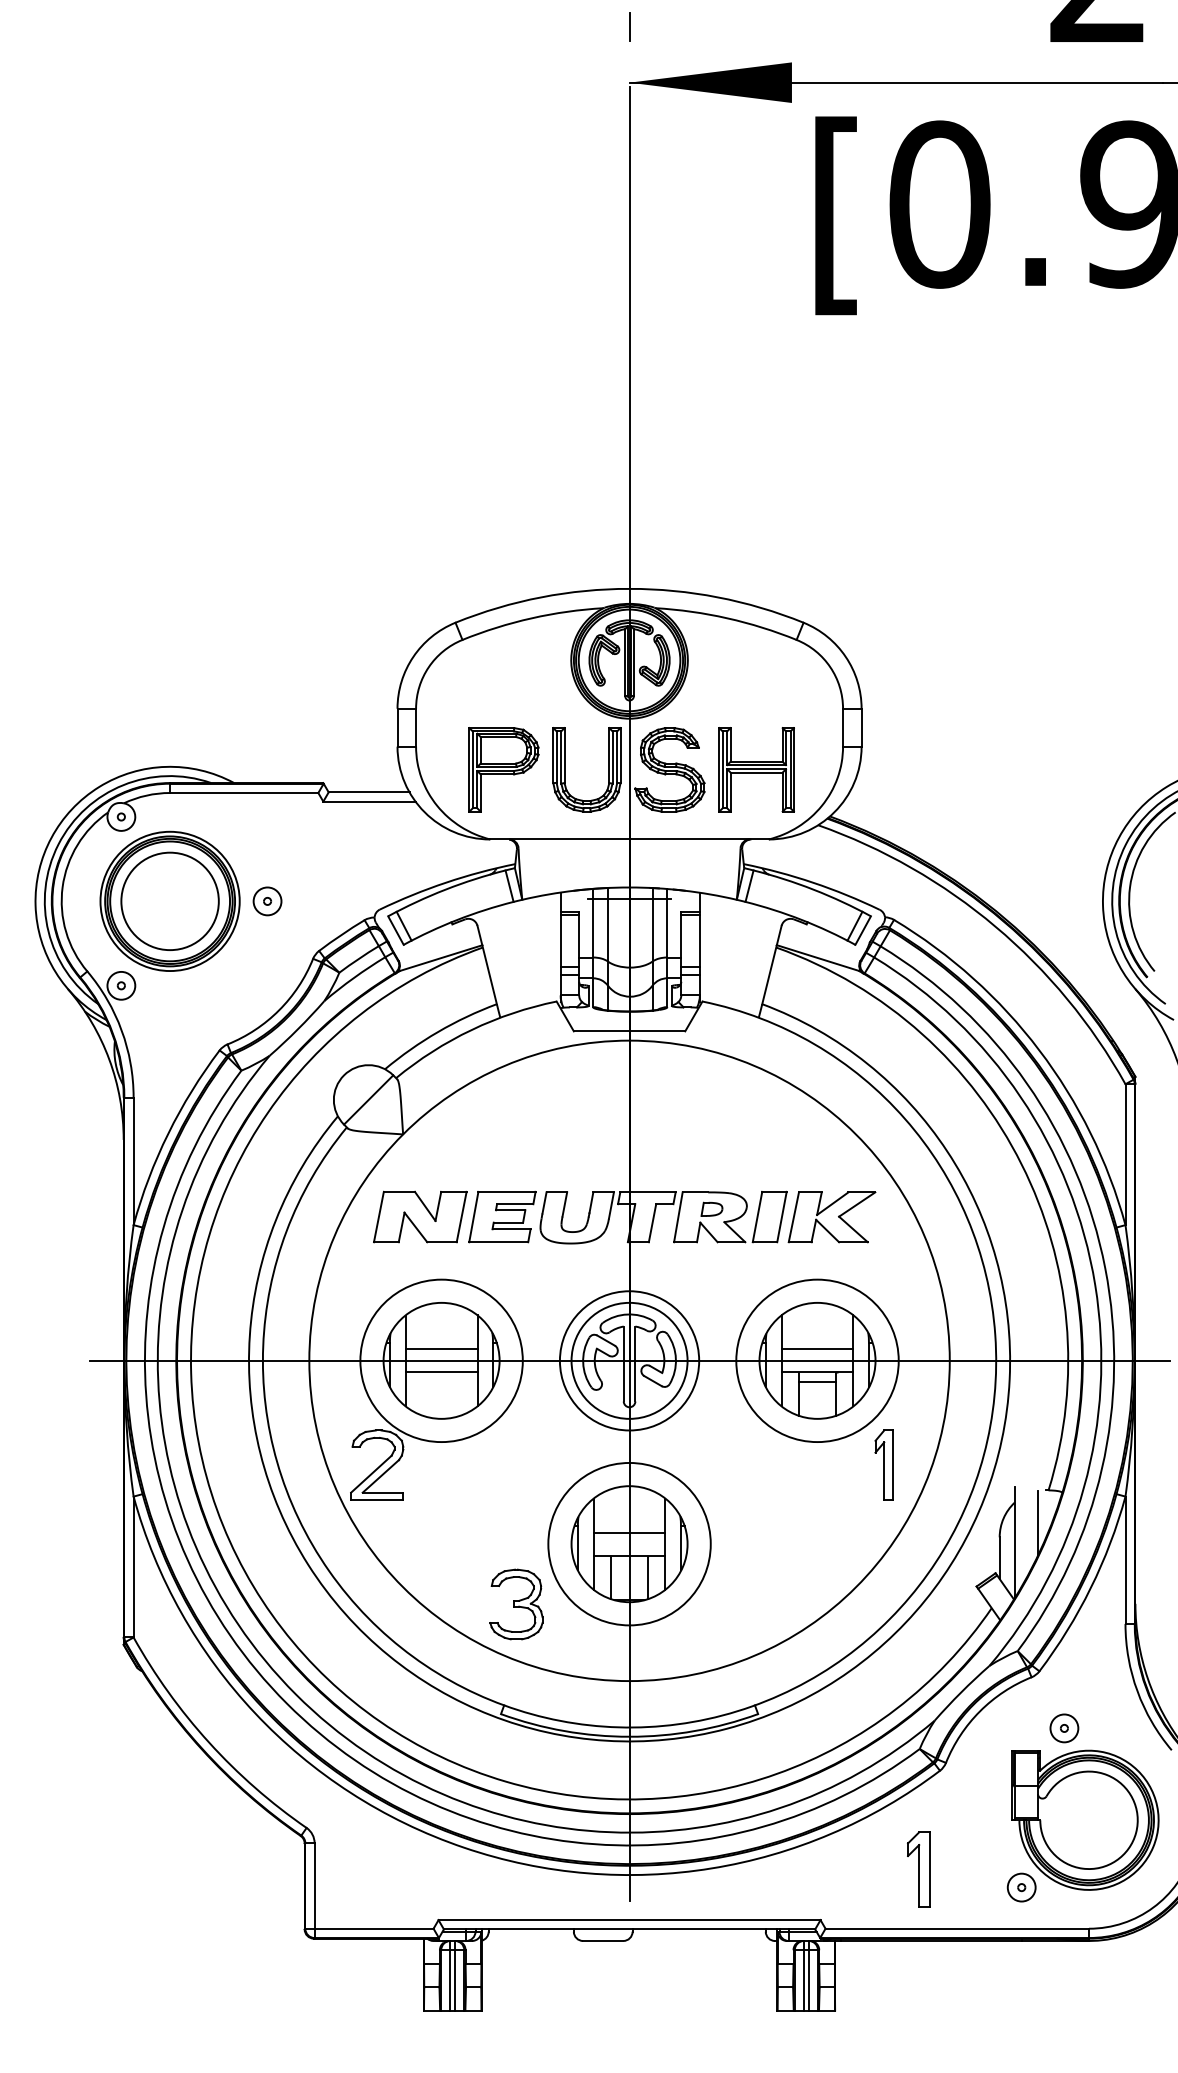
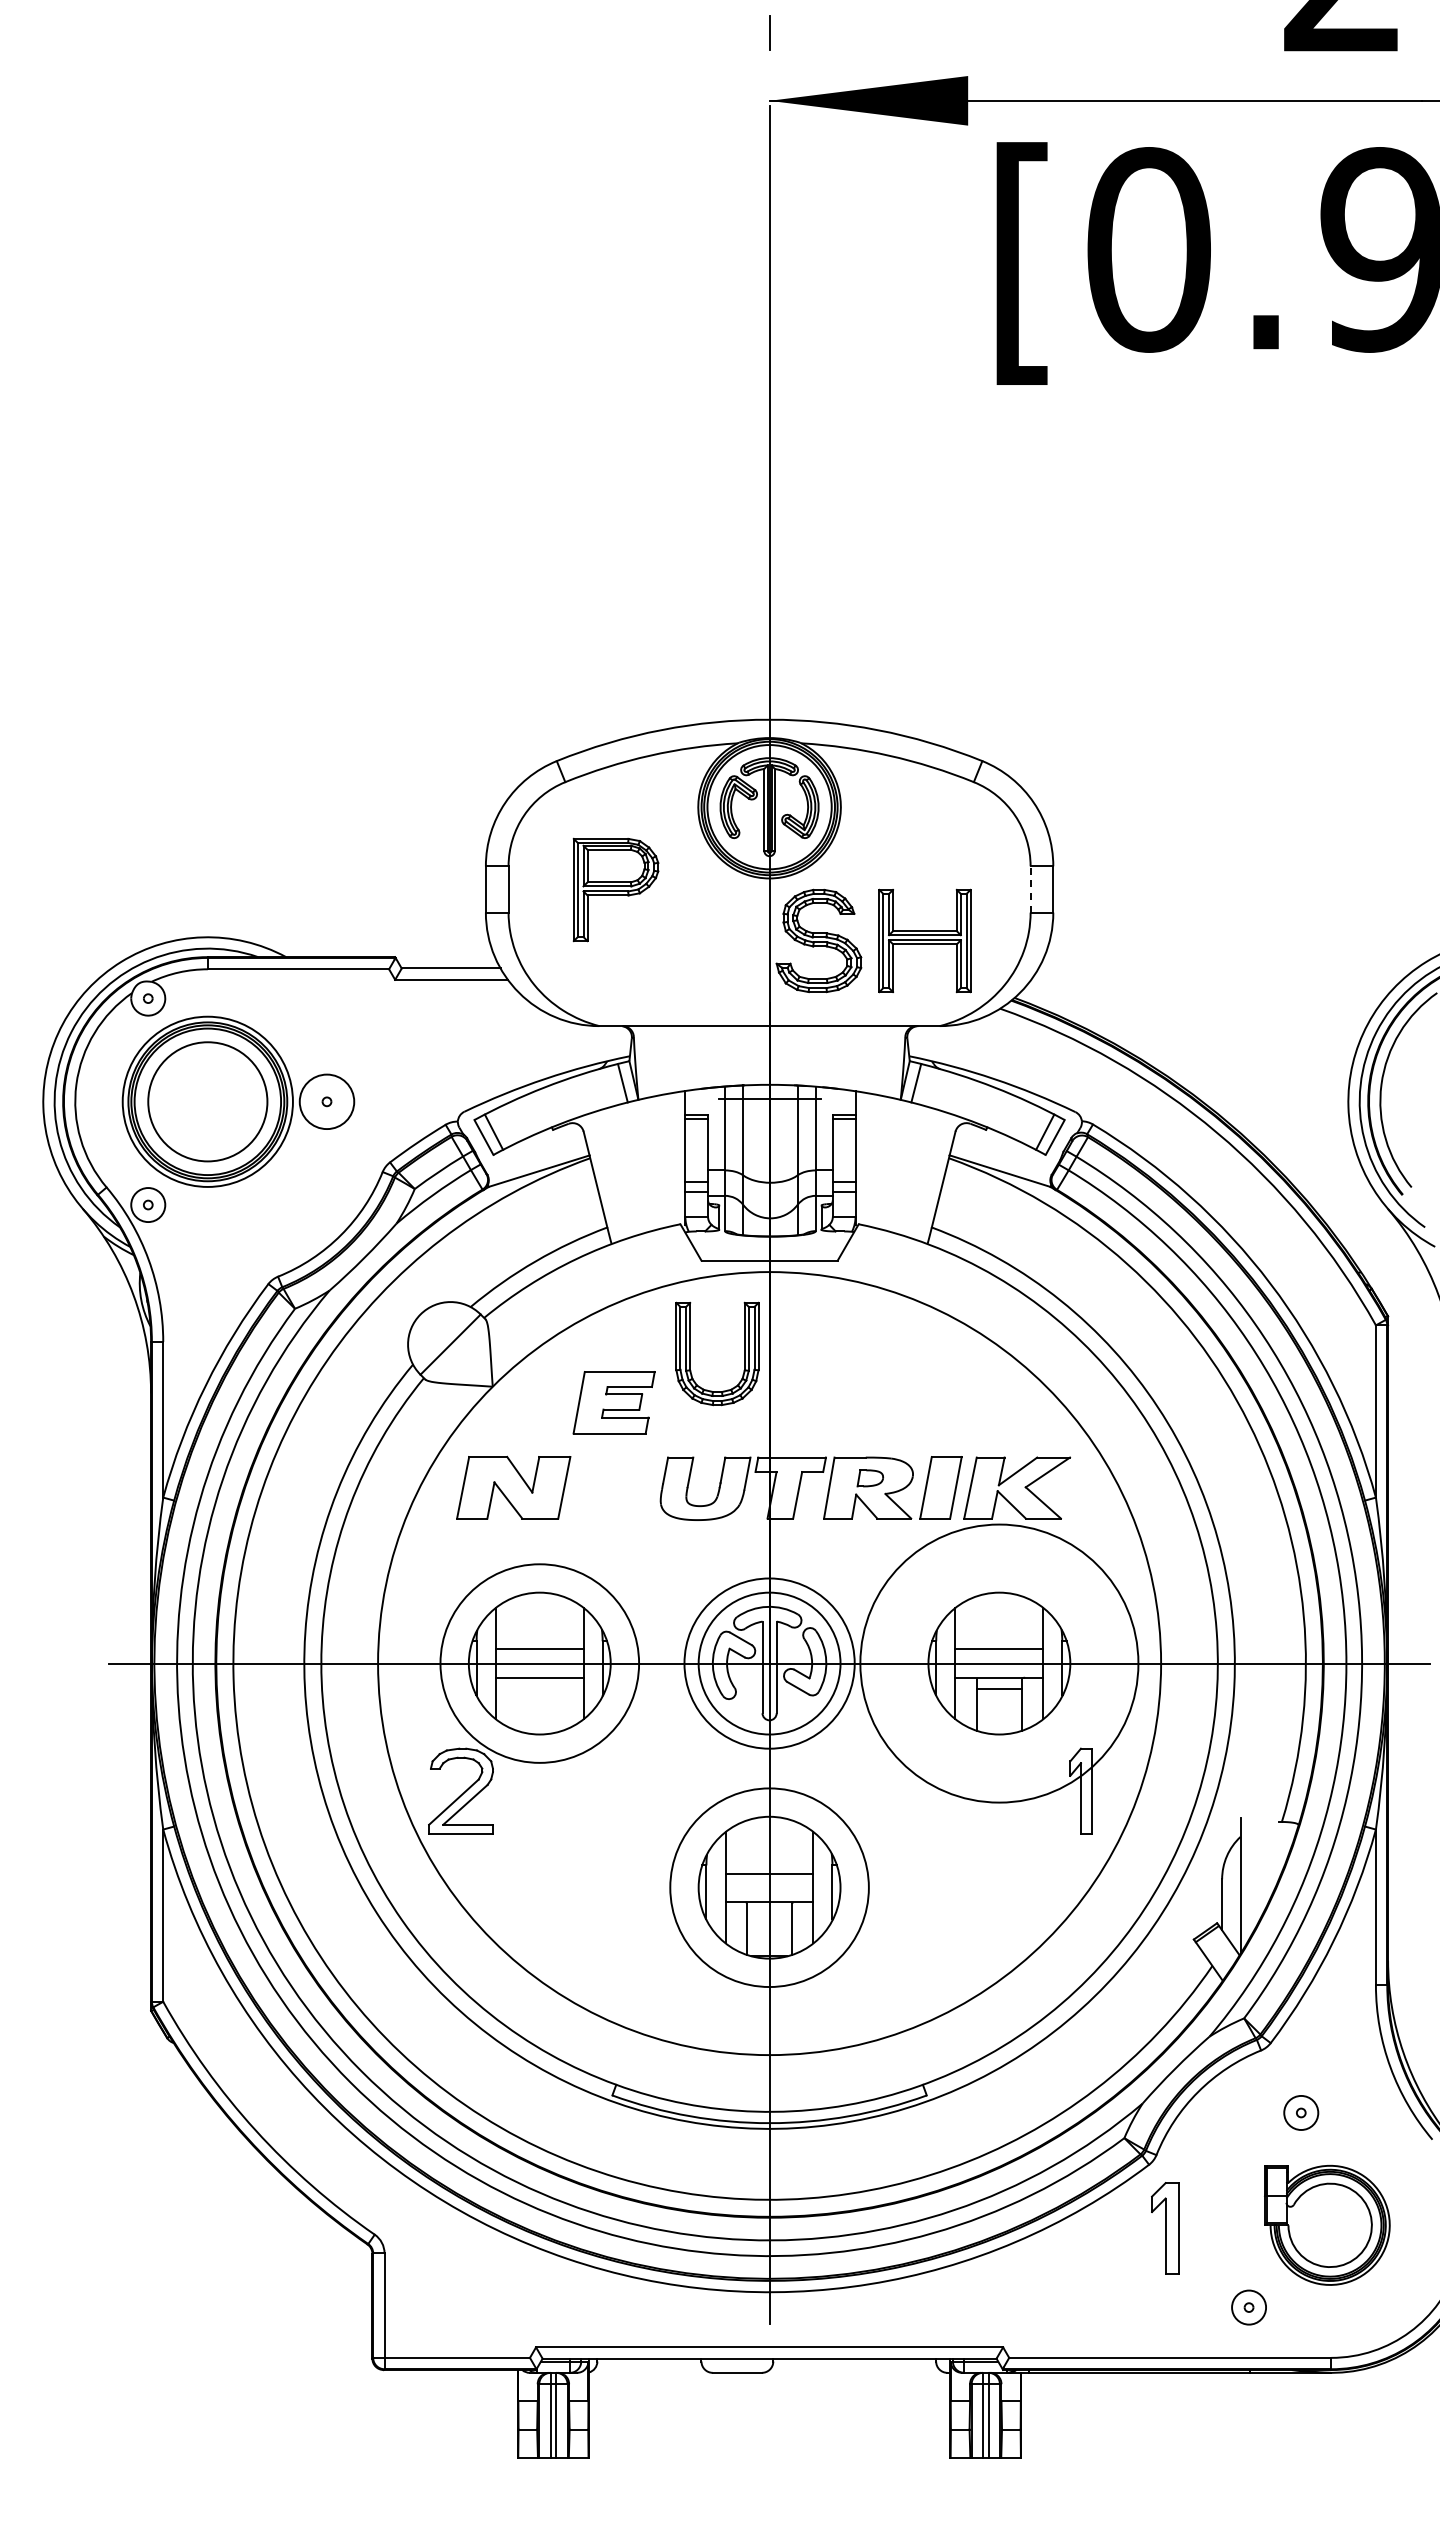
line: (842, 726) -> (1030, 888), solid -> dashed
part: (503, 769) -> (615, 889), moved
part: (564, 769) -> (690, 1353), moved
circle: (267, 901) -> (326, 1101), size x1.6
part: (501, 1216) -> (613, 1402), moved
circle: (817, 1360) -> (999, 1663), size x1.4
line: (1037, 1522) -> (1268, 1861), removed
part: (516, 1604) -> (631, 1961), removed
part: (1085, 1820) -> (1327, 2225), size x0.7
part: (919, 1869) -> (1165, 2228), moved

